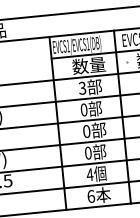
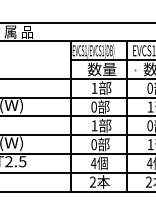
text: (82, 87) -> (94, 87), 3 -> 1
text: (86, 131) -> (94, 125), 0 -> 1
text: (90, 195) -> (92, 181), 6 -> 2

